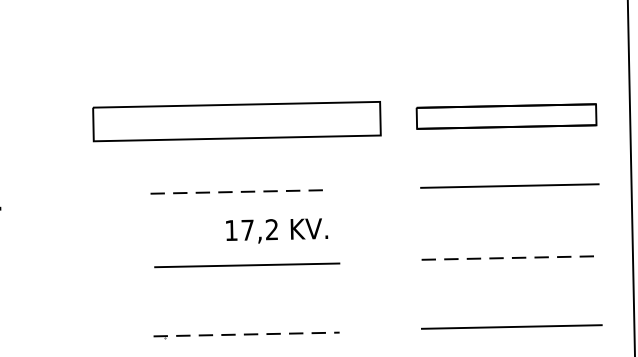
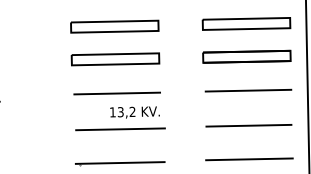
part: (505, 48) -> (246, 23), added
part: (234, 54) -> (114, 26), added
part: (236, 122) -> (115, 59), size x0.62
line: (241, 191) -> (117, 93), dashed -> solid
text: (247, 230) -> (120, 112), 17,2 -> 13,2
line: (511, 257) -> (249, 125), dashed -> solid
line: (247, 333) -> (120, 162), dashed -> solid

